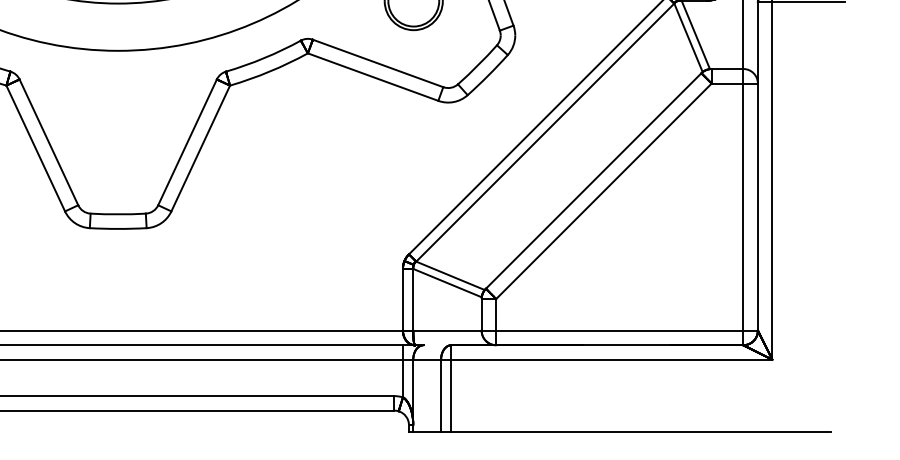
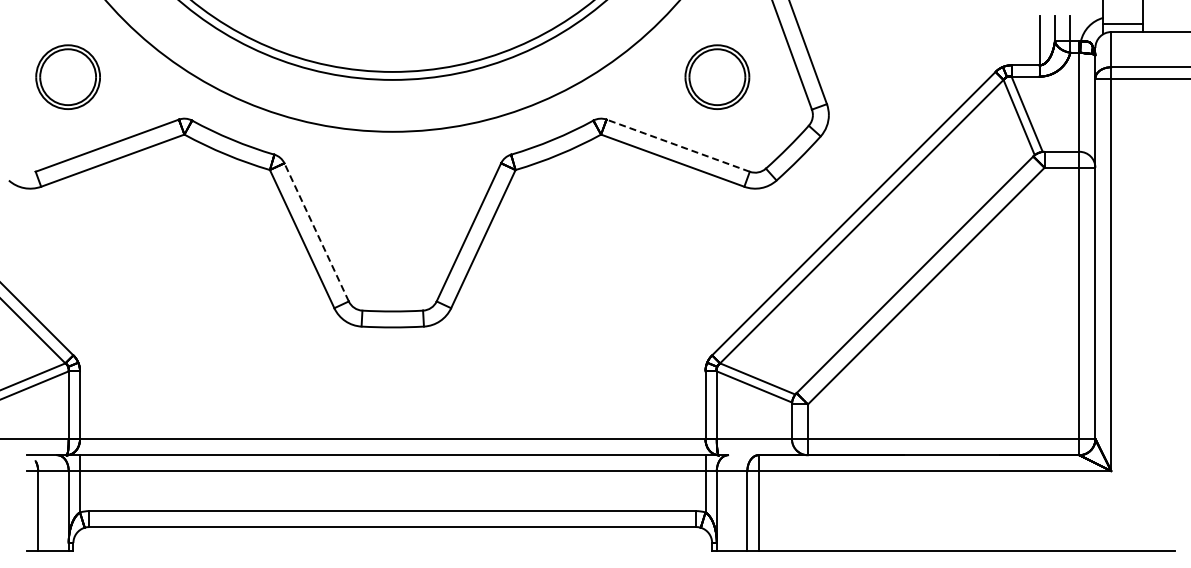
line: (377, 63) -> (677, 145), solid -> dashed
line: (48, 141) -> (316, 231), solid -> dashed

